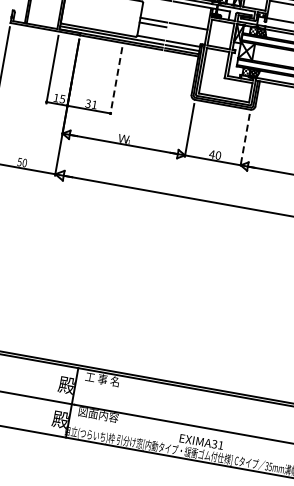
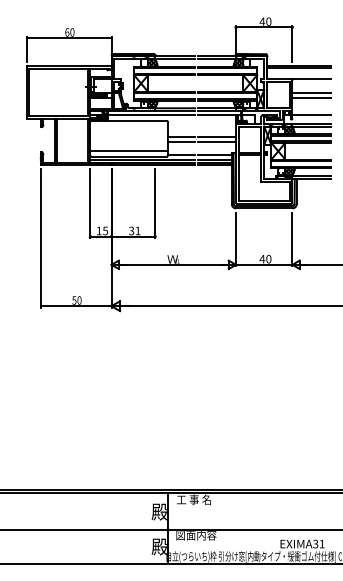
line: (99, 24) -> (128, 151), added
line: (187, 30) -> (216, 141), added
line: (116, 81) -> (155, 204), dashed -> solid
line: (245, 140) -> (292, 239), dashed -> solid

